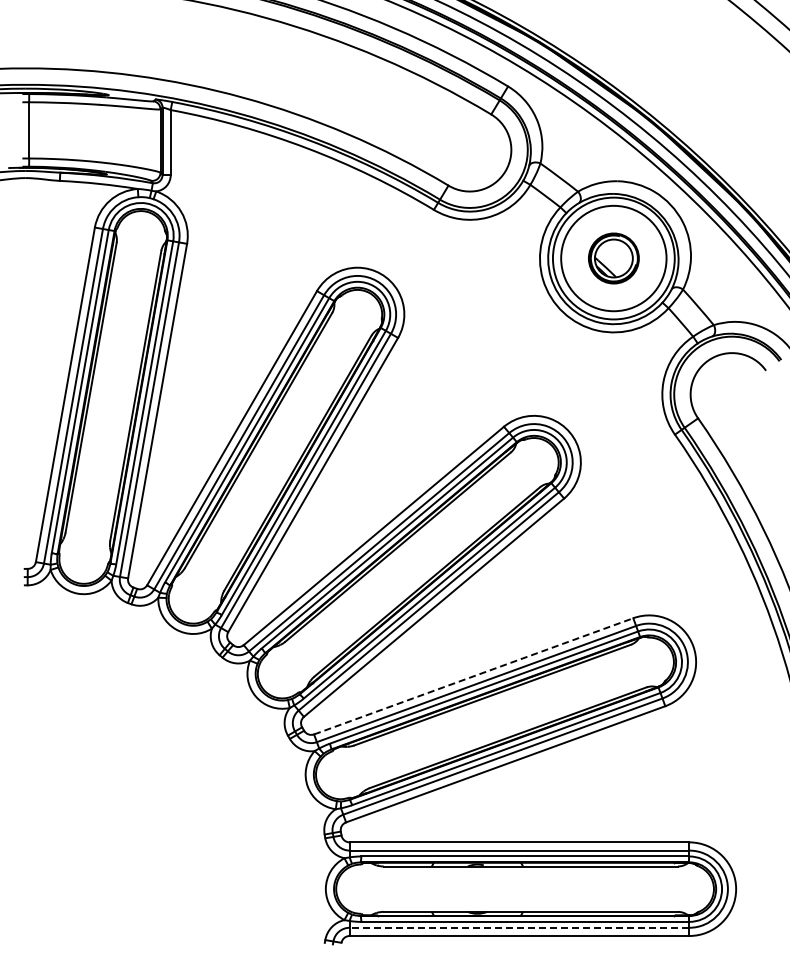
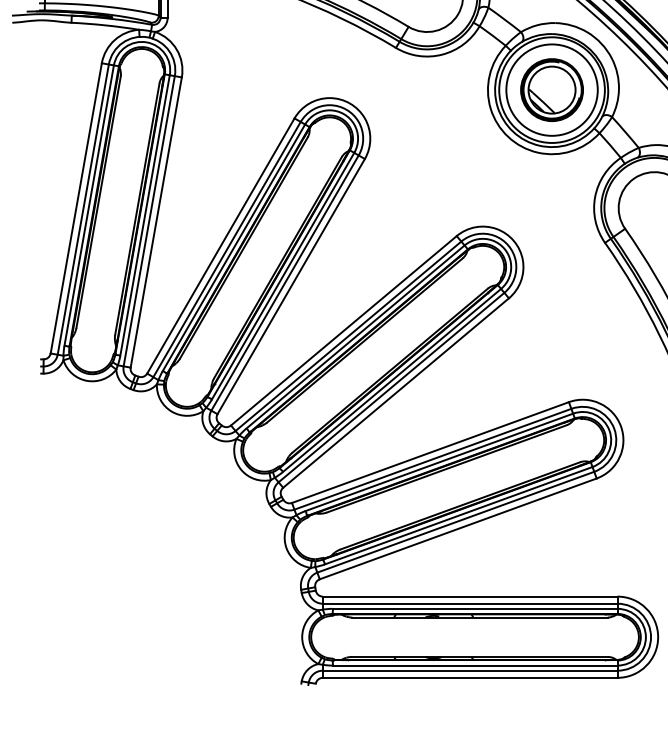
part: (613, 258) -> (551, 90), size x1.43
line: (473, 676) -> (430, 452), dashed -> solid
line: (519, 927) -> (470, 670), dashed -> solid

